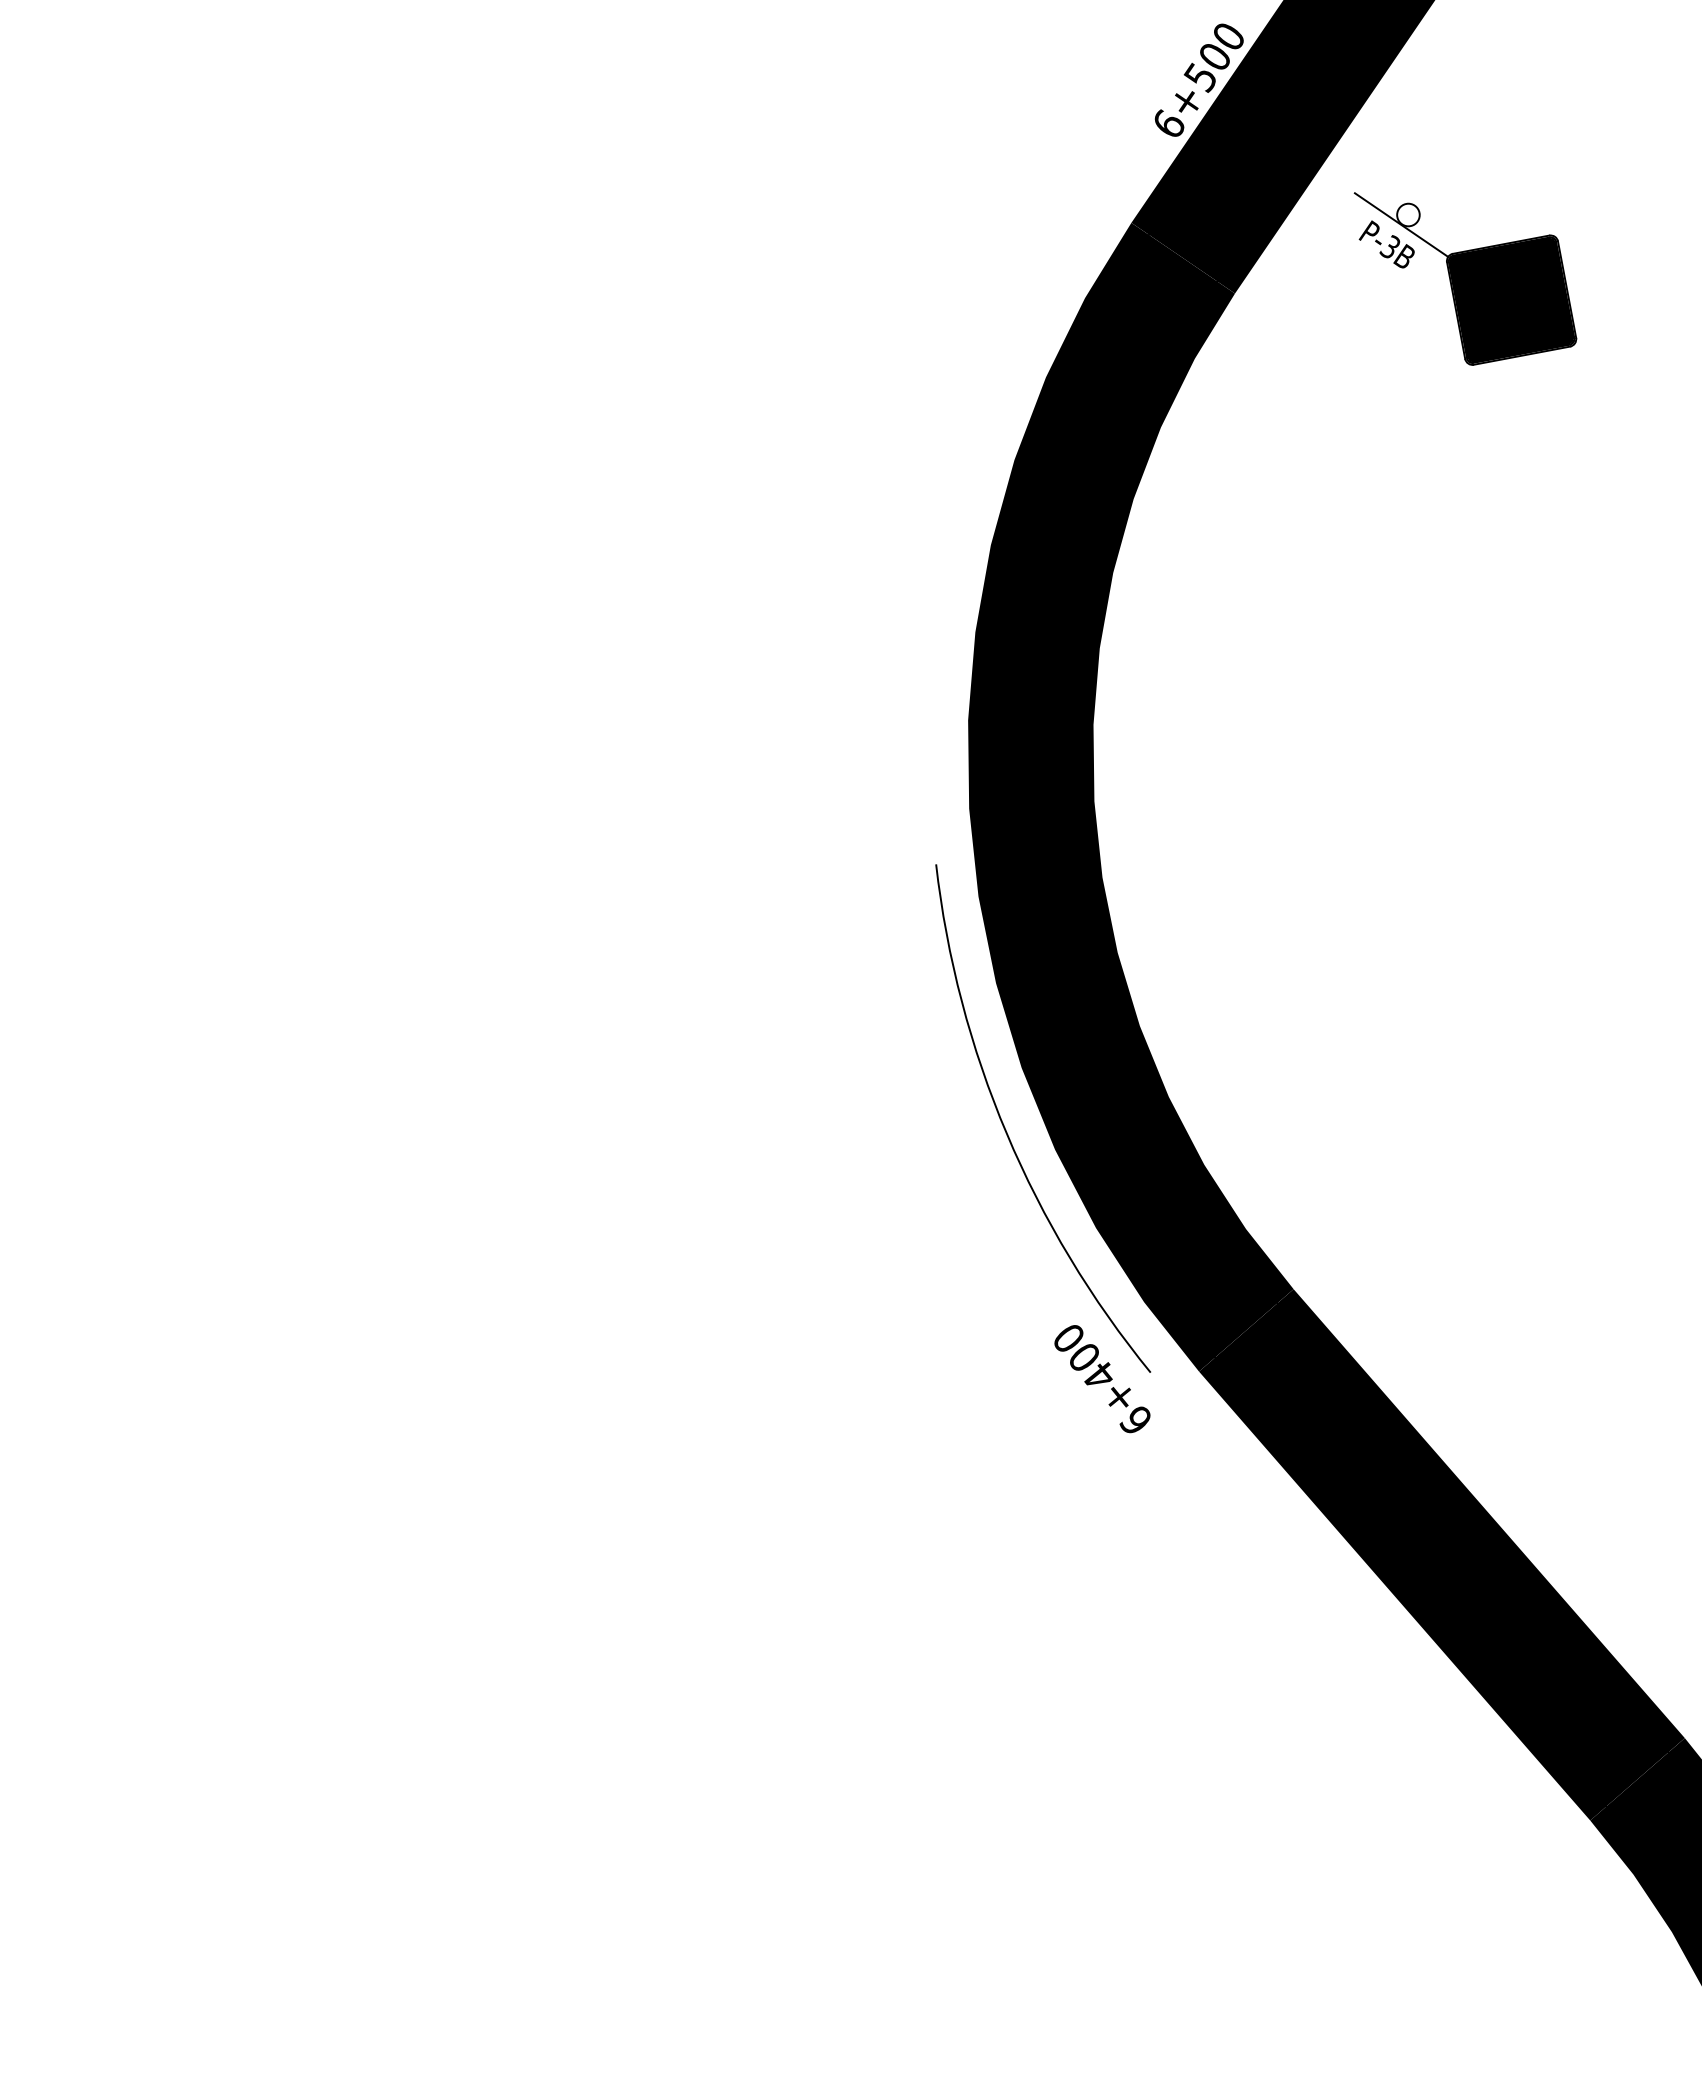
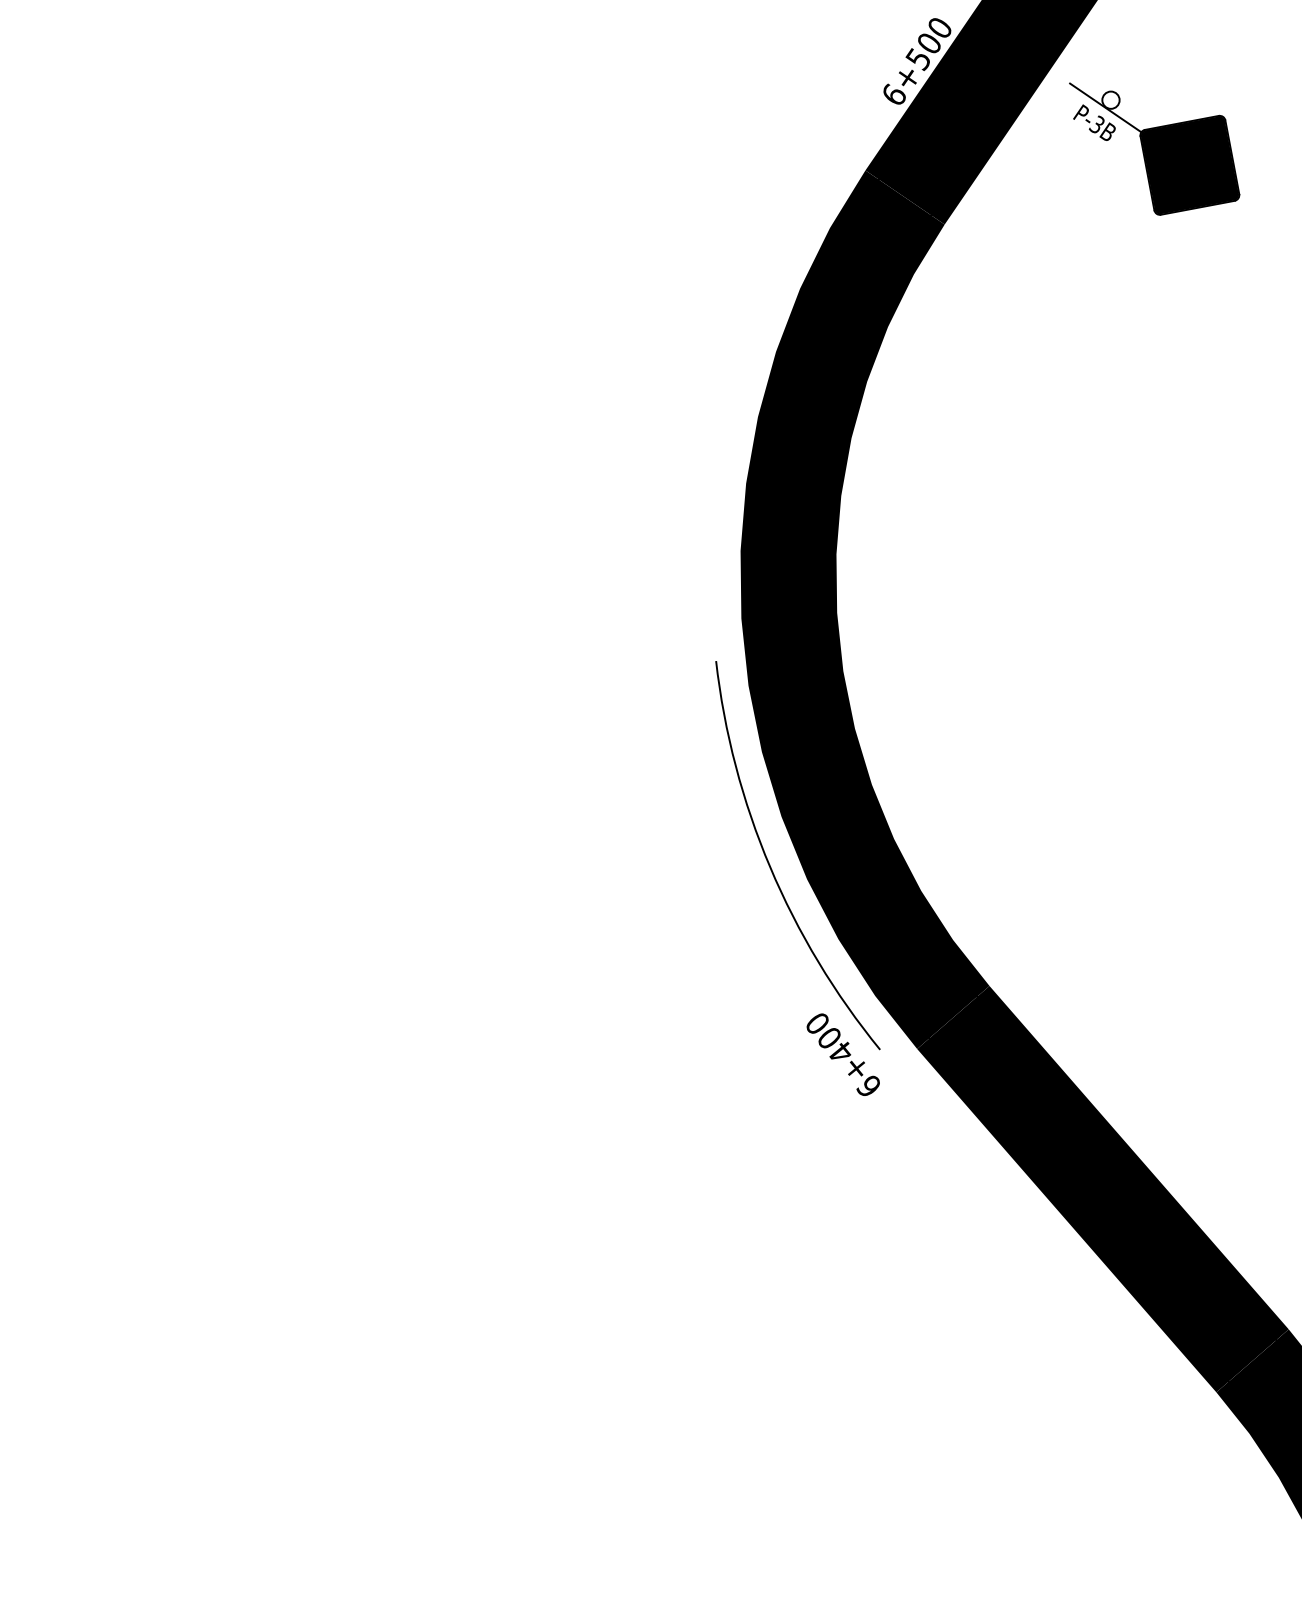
part: (1465, 278) -> (1154, 148), moved

